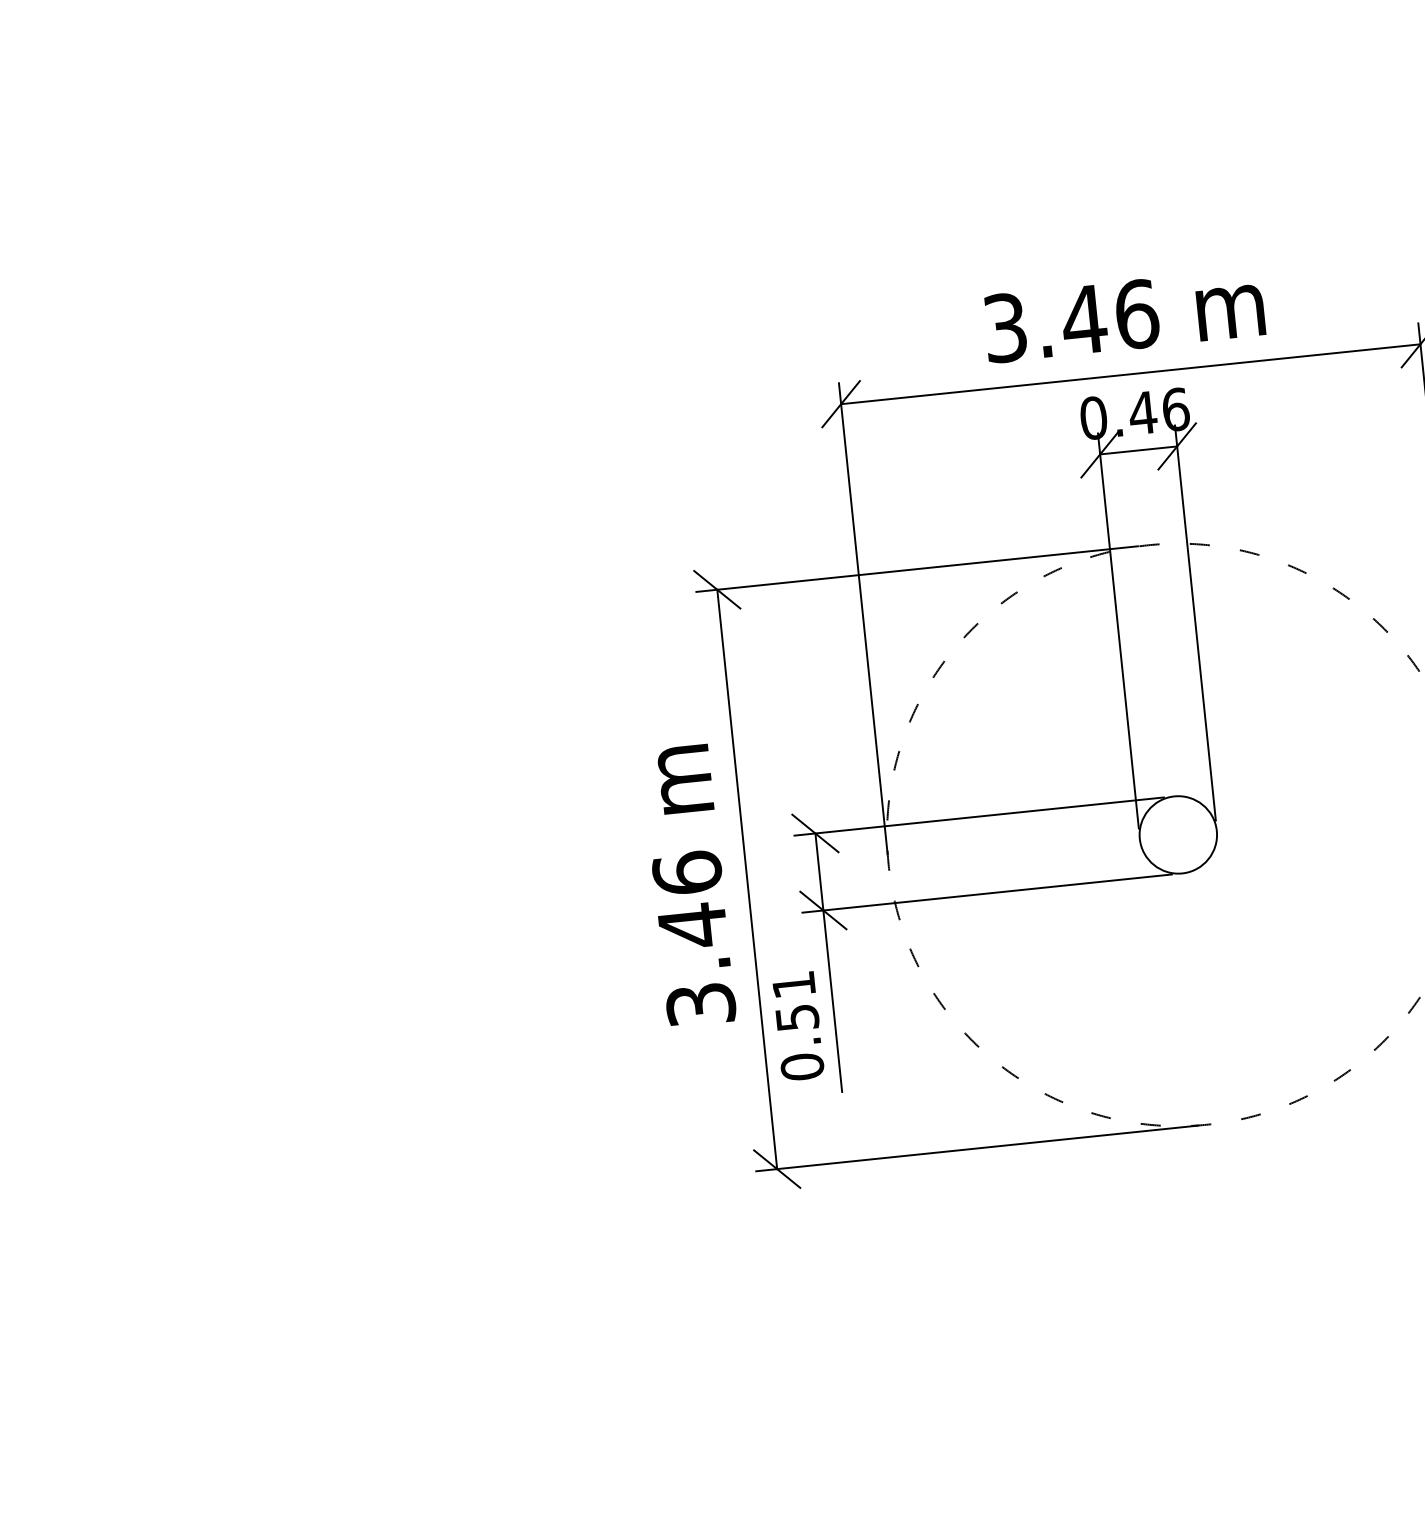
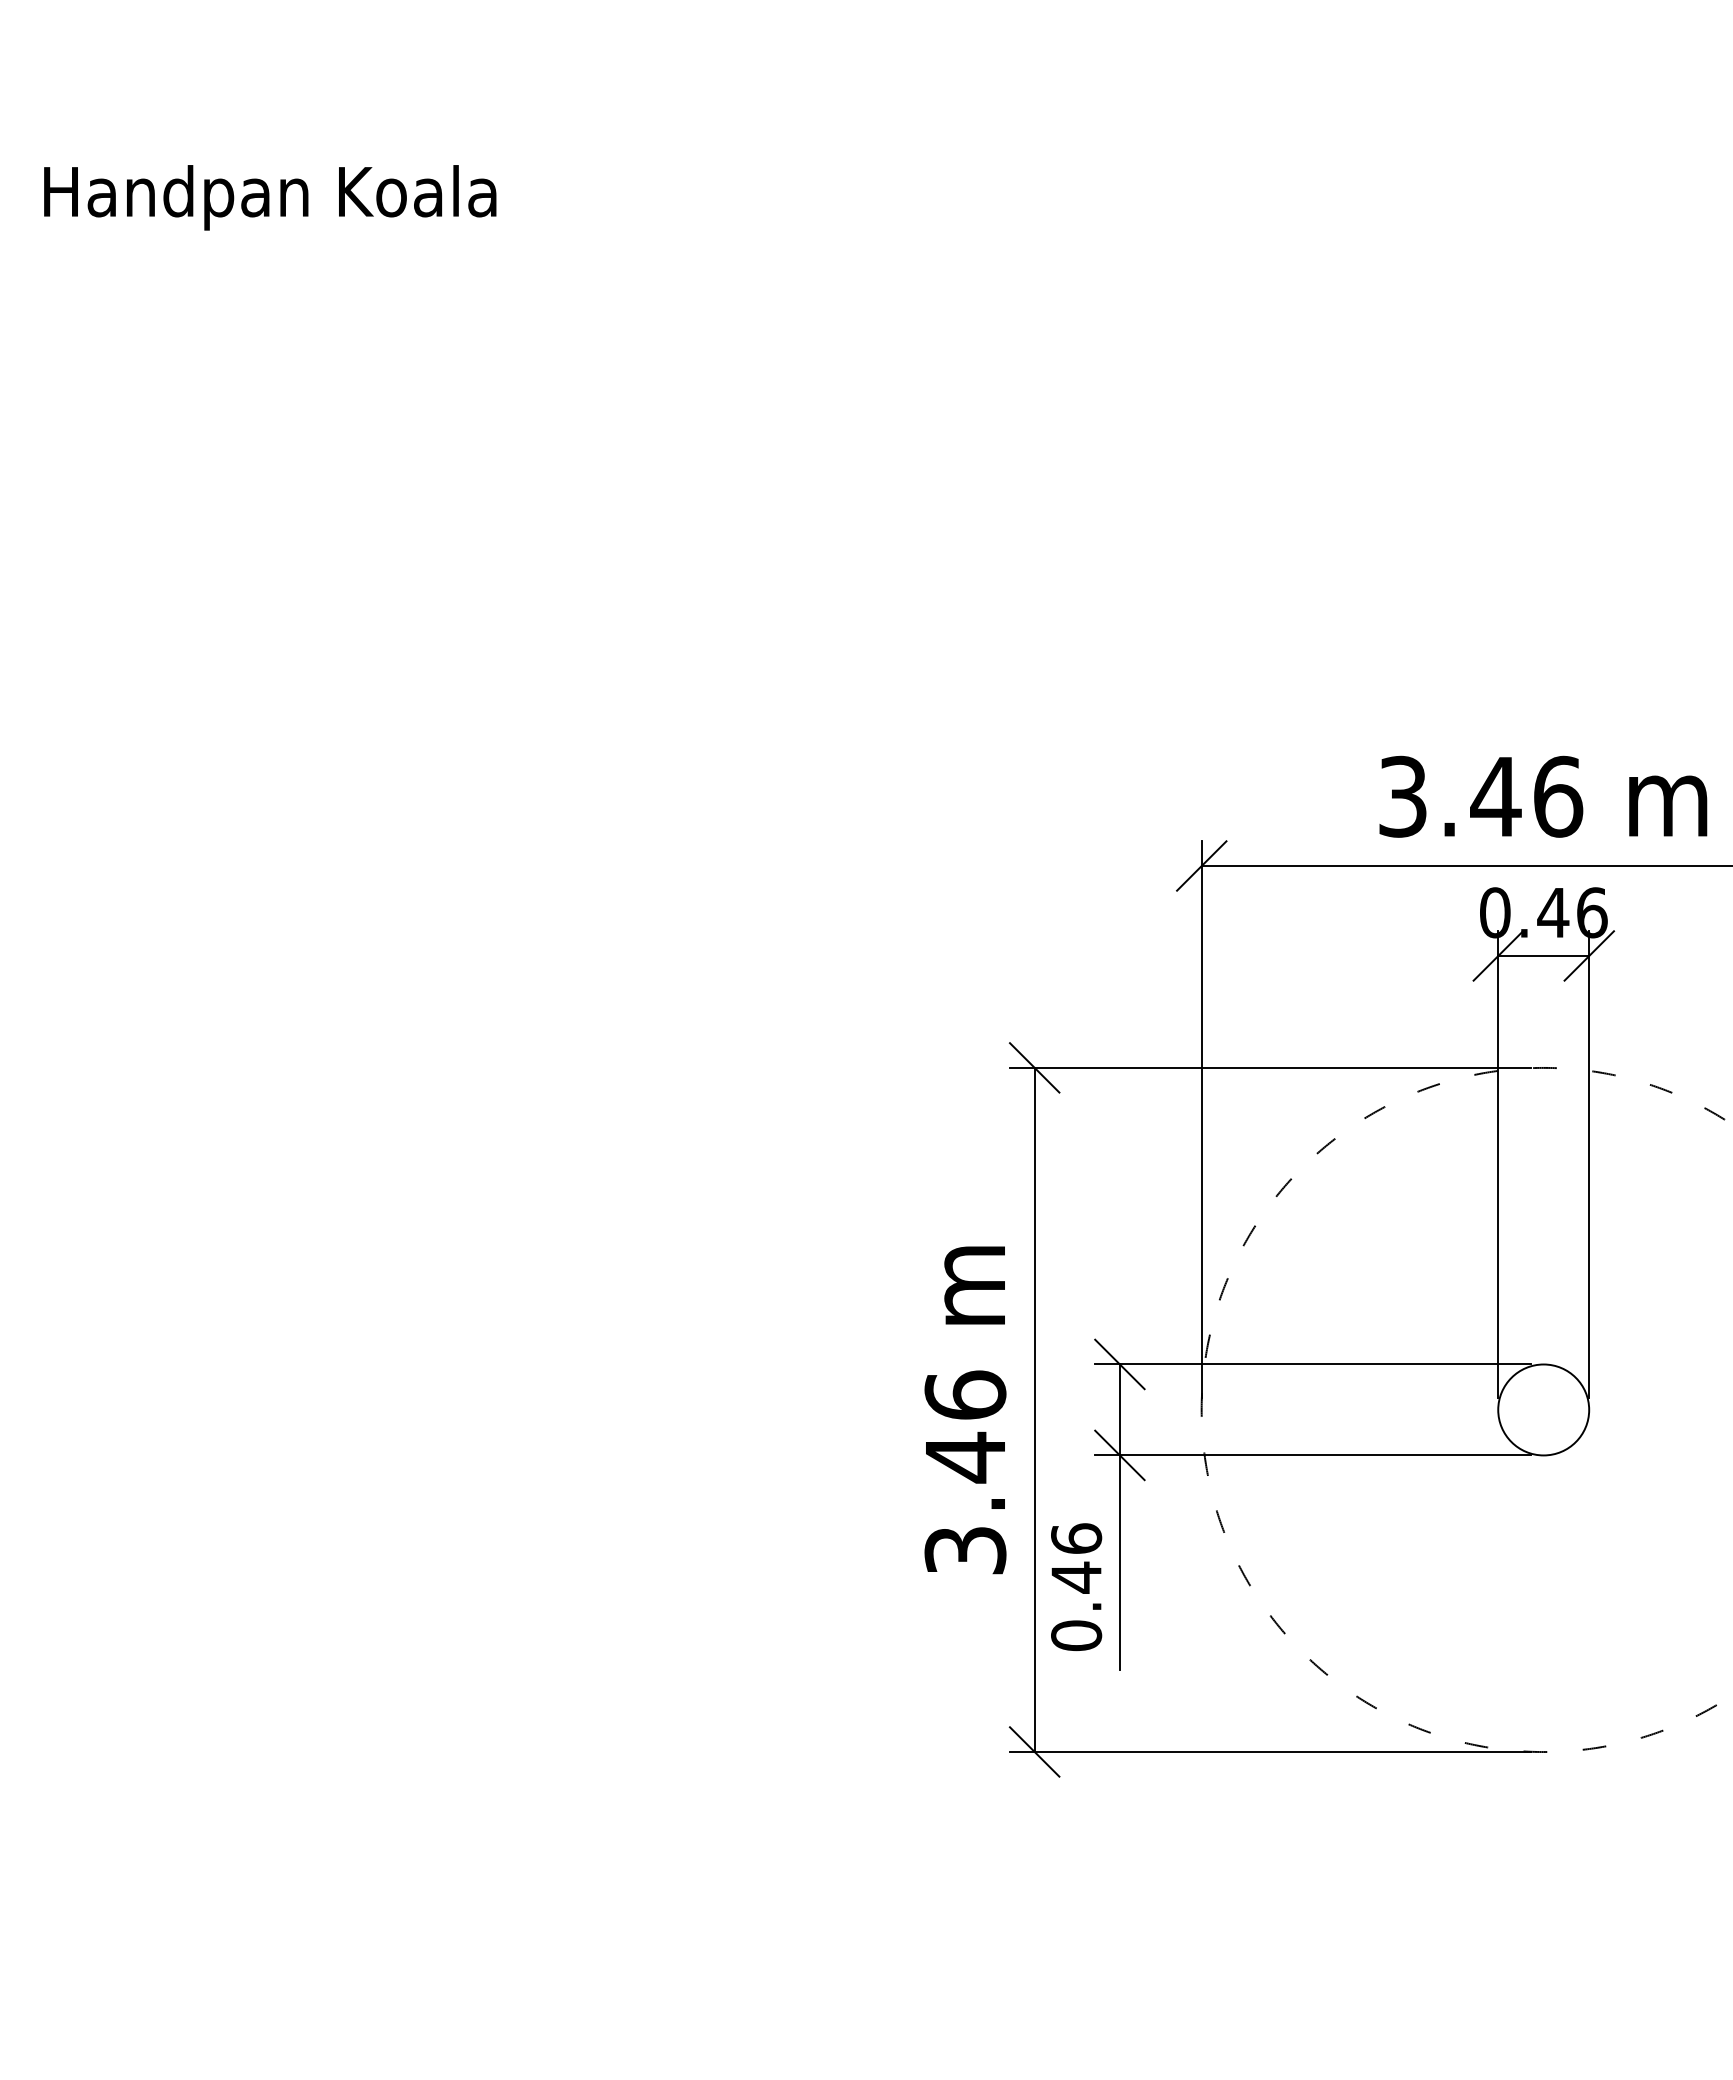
text: (795, 1001) -> (1076, 1558), 0.51 -> 0.46

